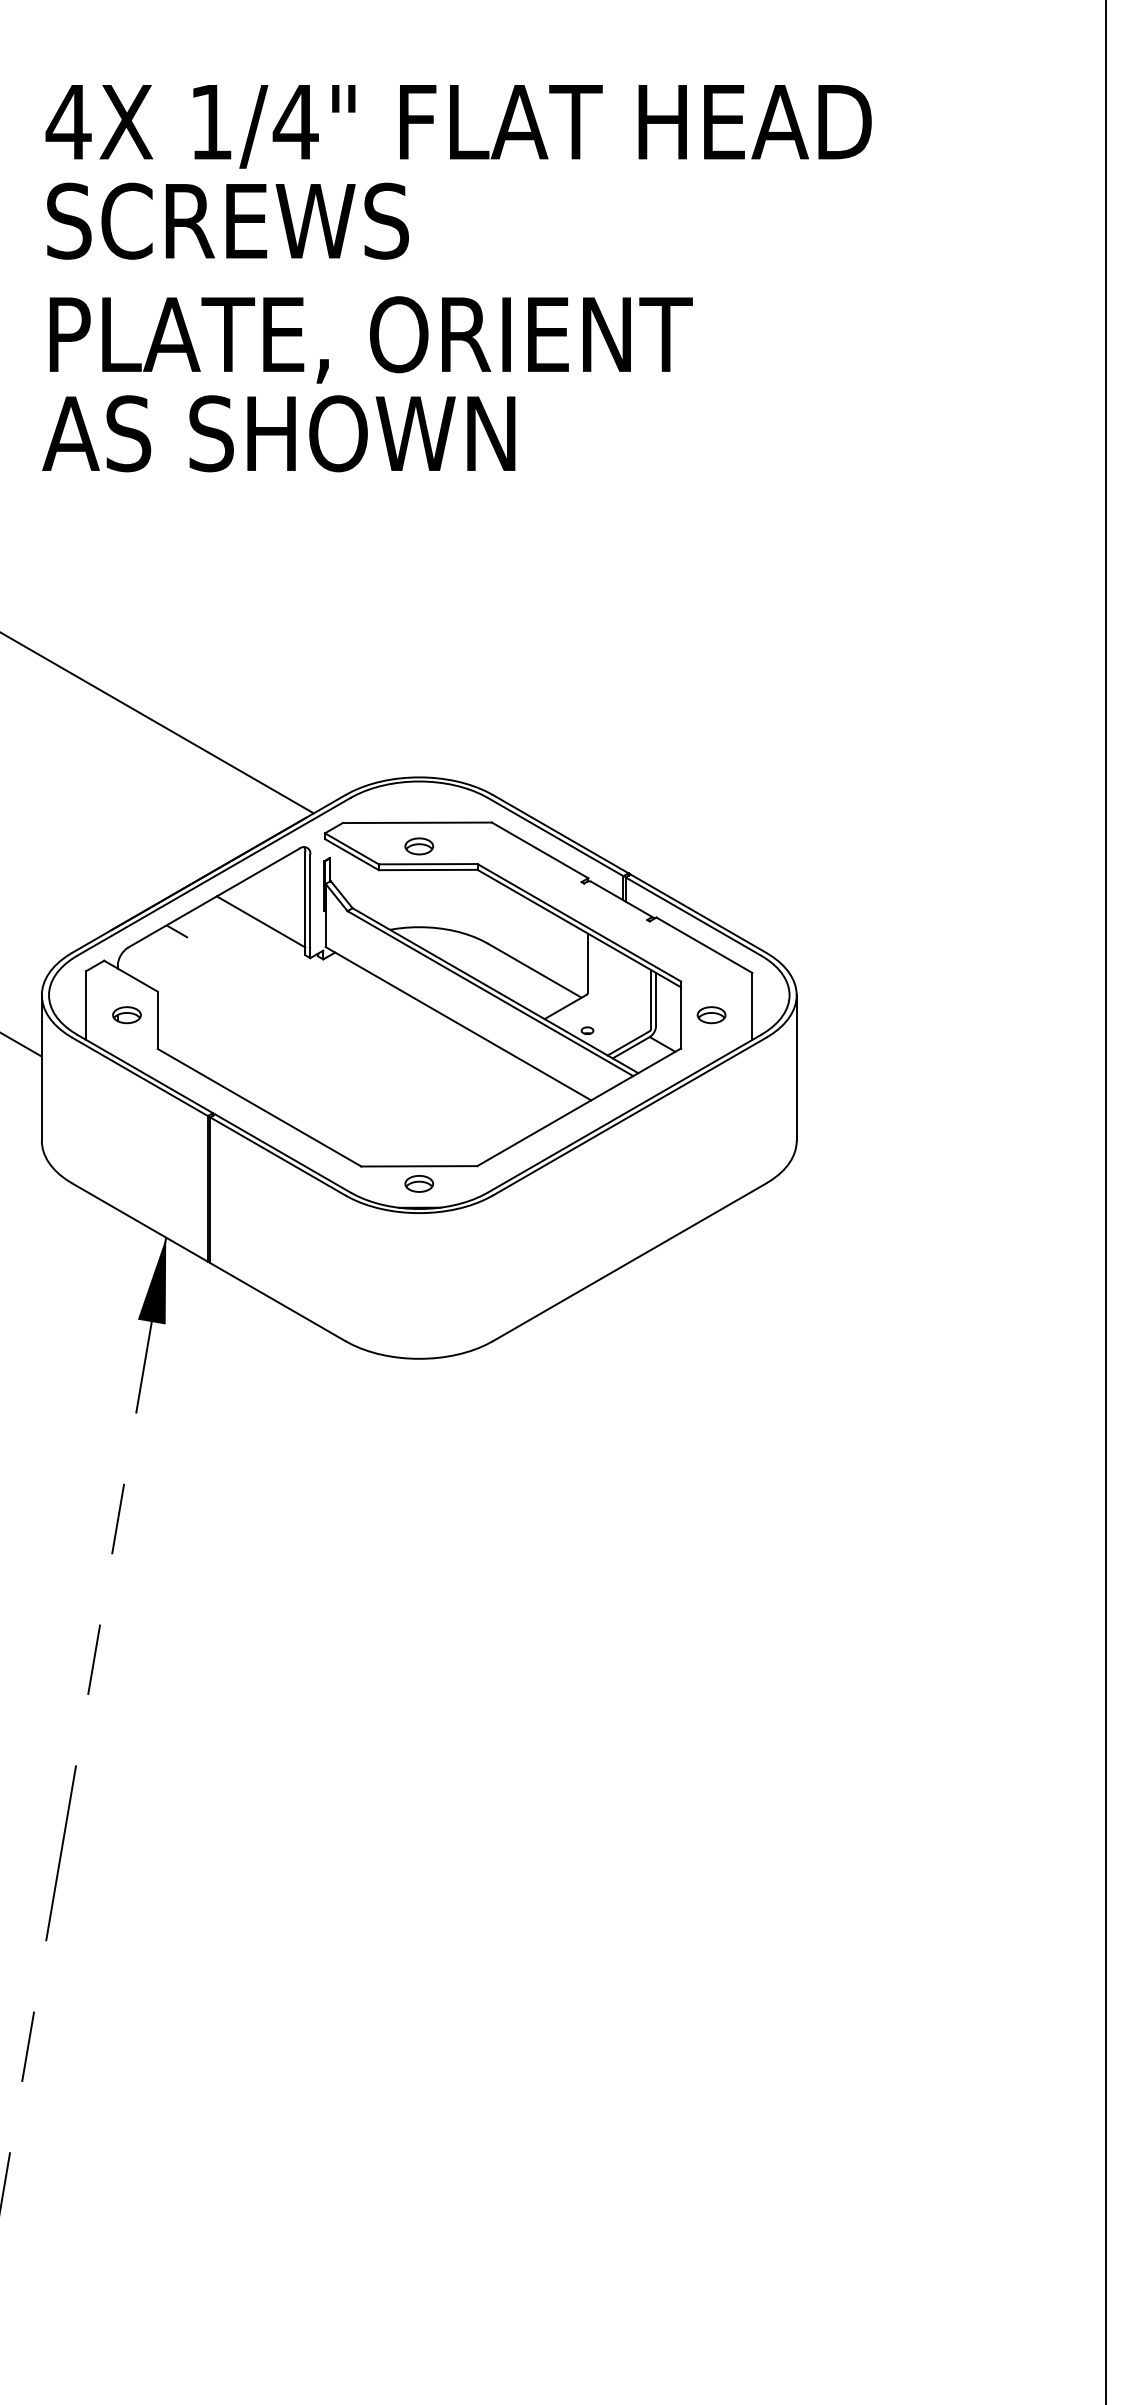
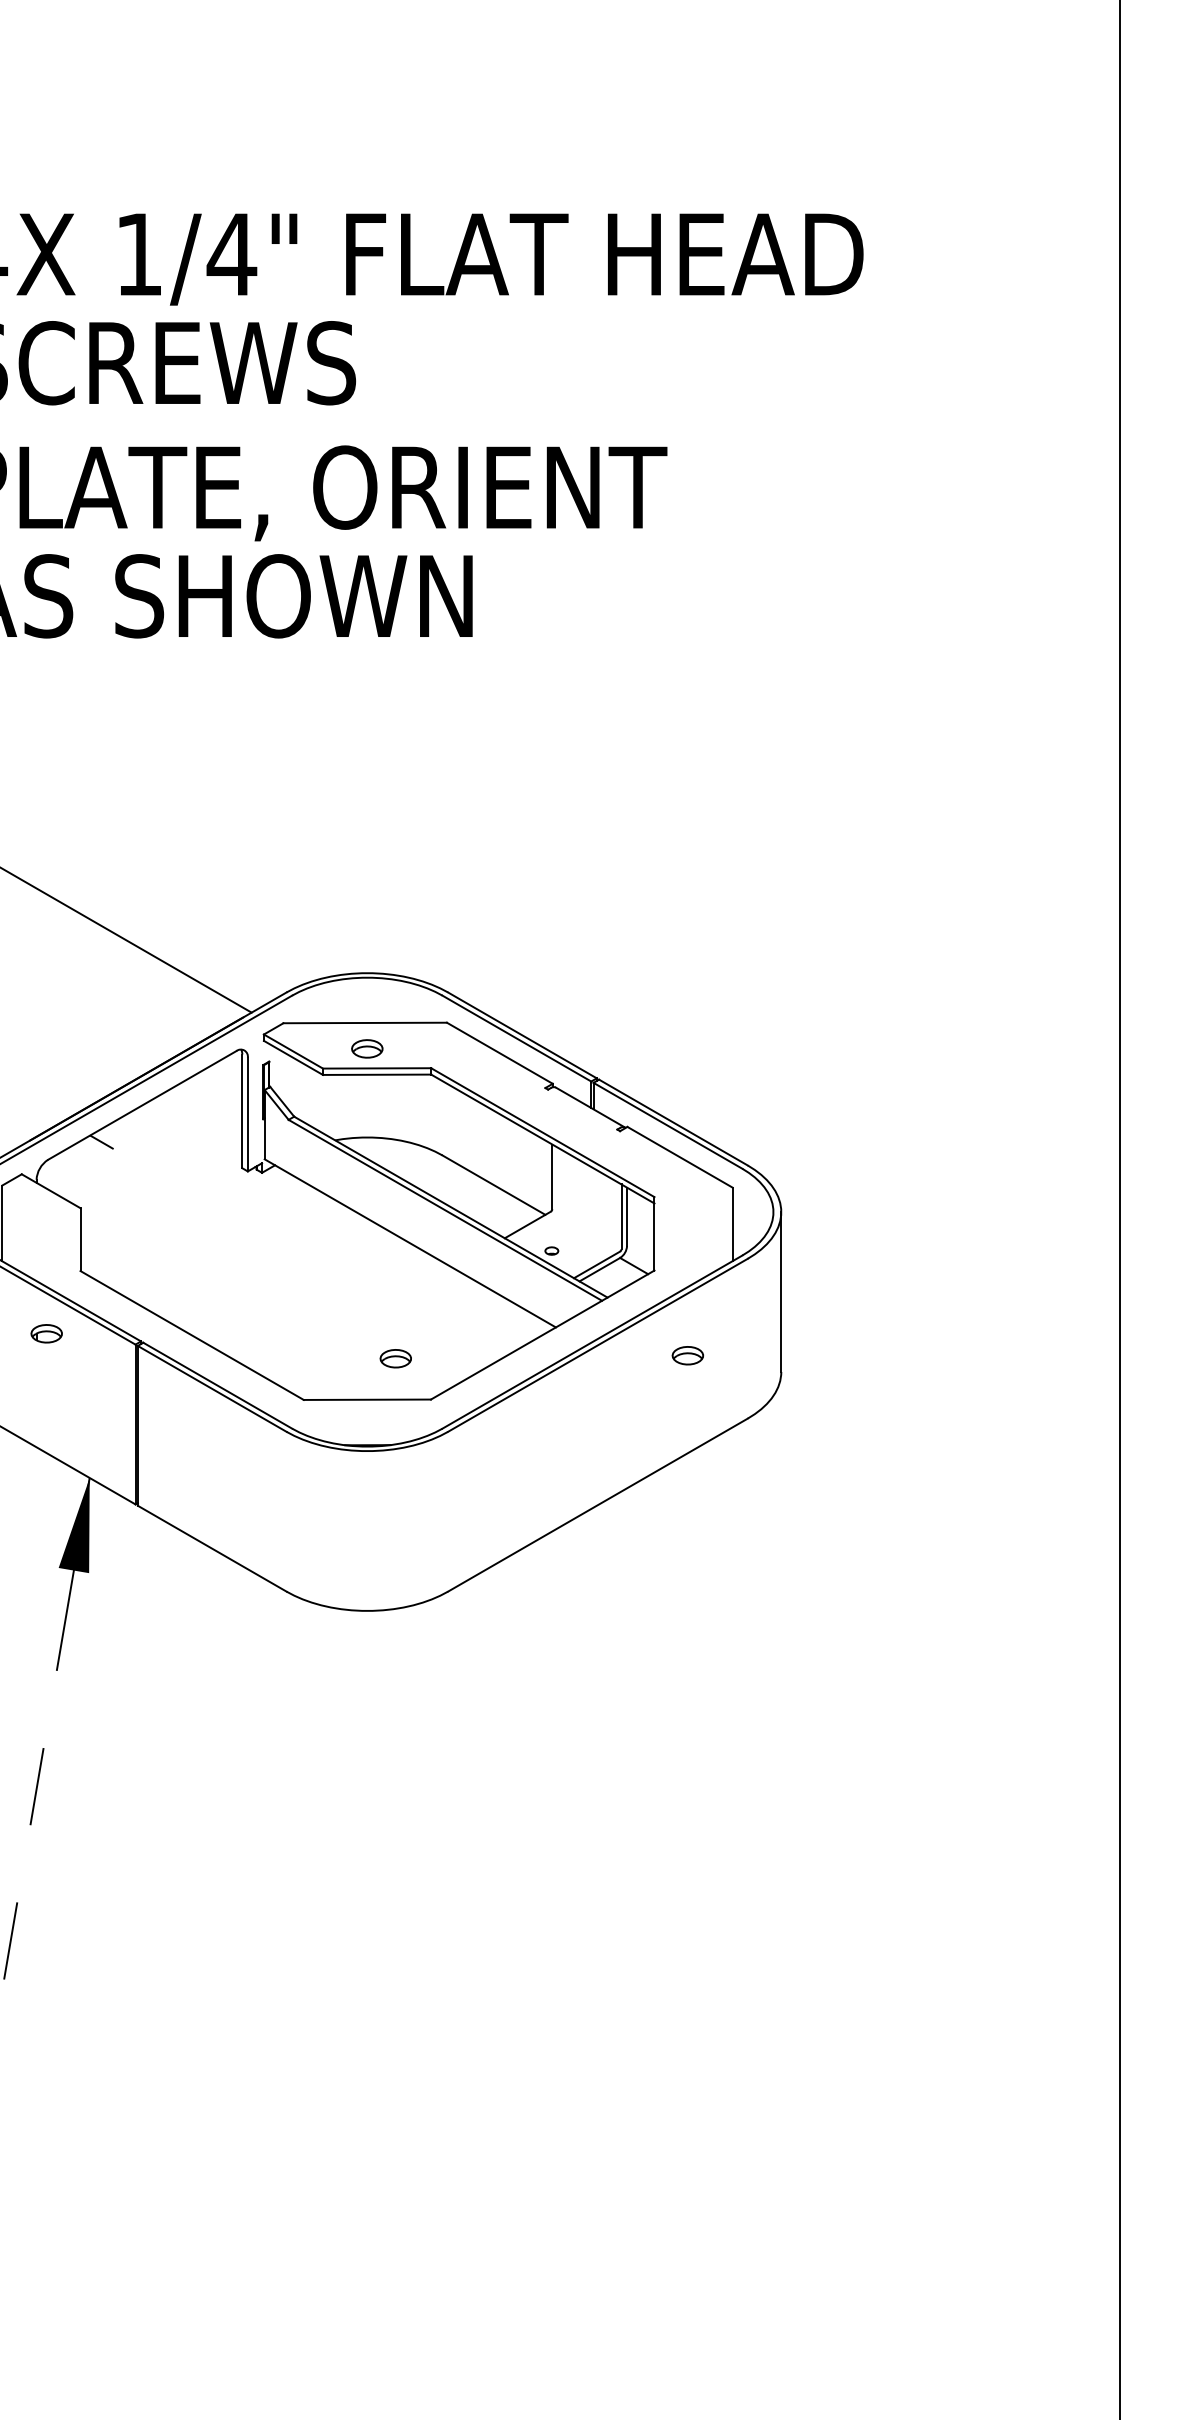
line: (260, 921) -> (193, 1131), removed
part: (126, 1015) -> (46, 1334), moved
part: (711, 1015) -> (687, 1356), moved
part: (419, 1183) -> (396, 1358), moved

